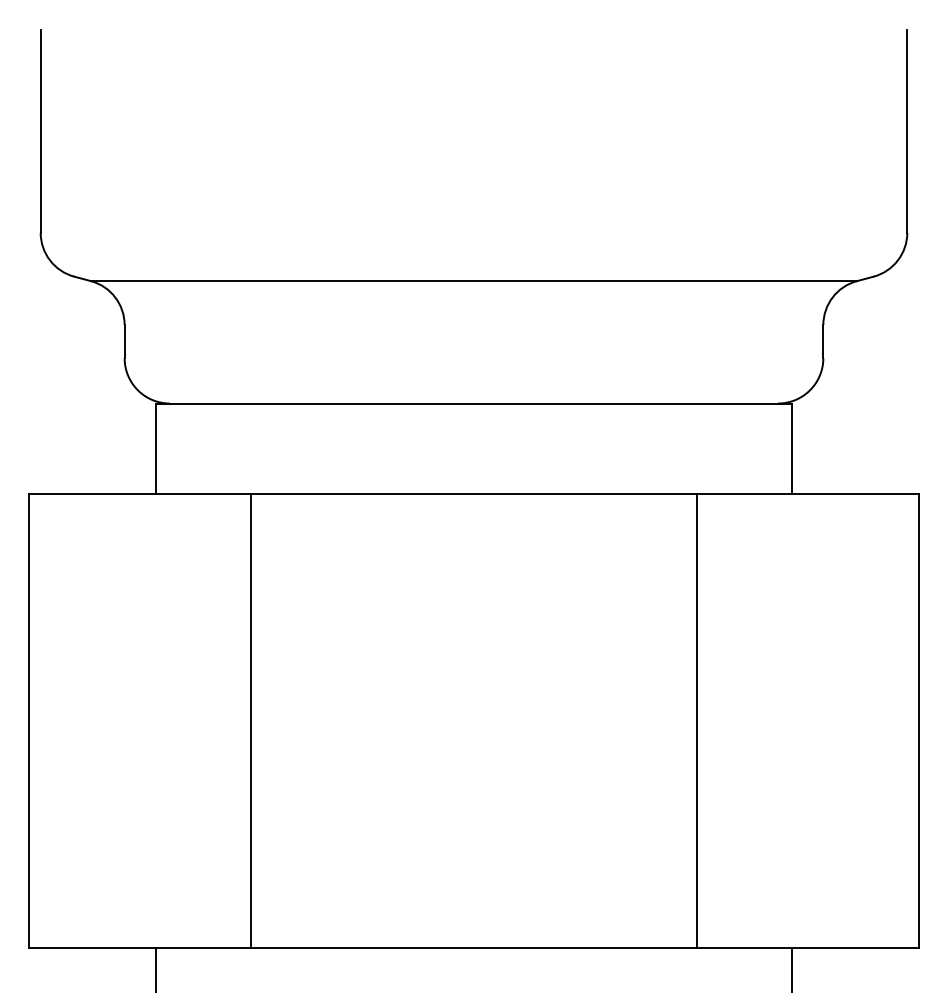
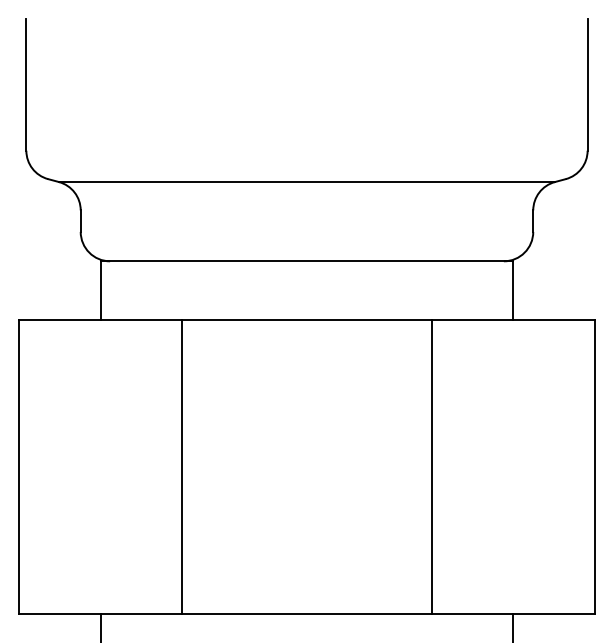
line: (250, 720) -> (181, 466), moved
line: (697, 720) -> (432, 466), moved

